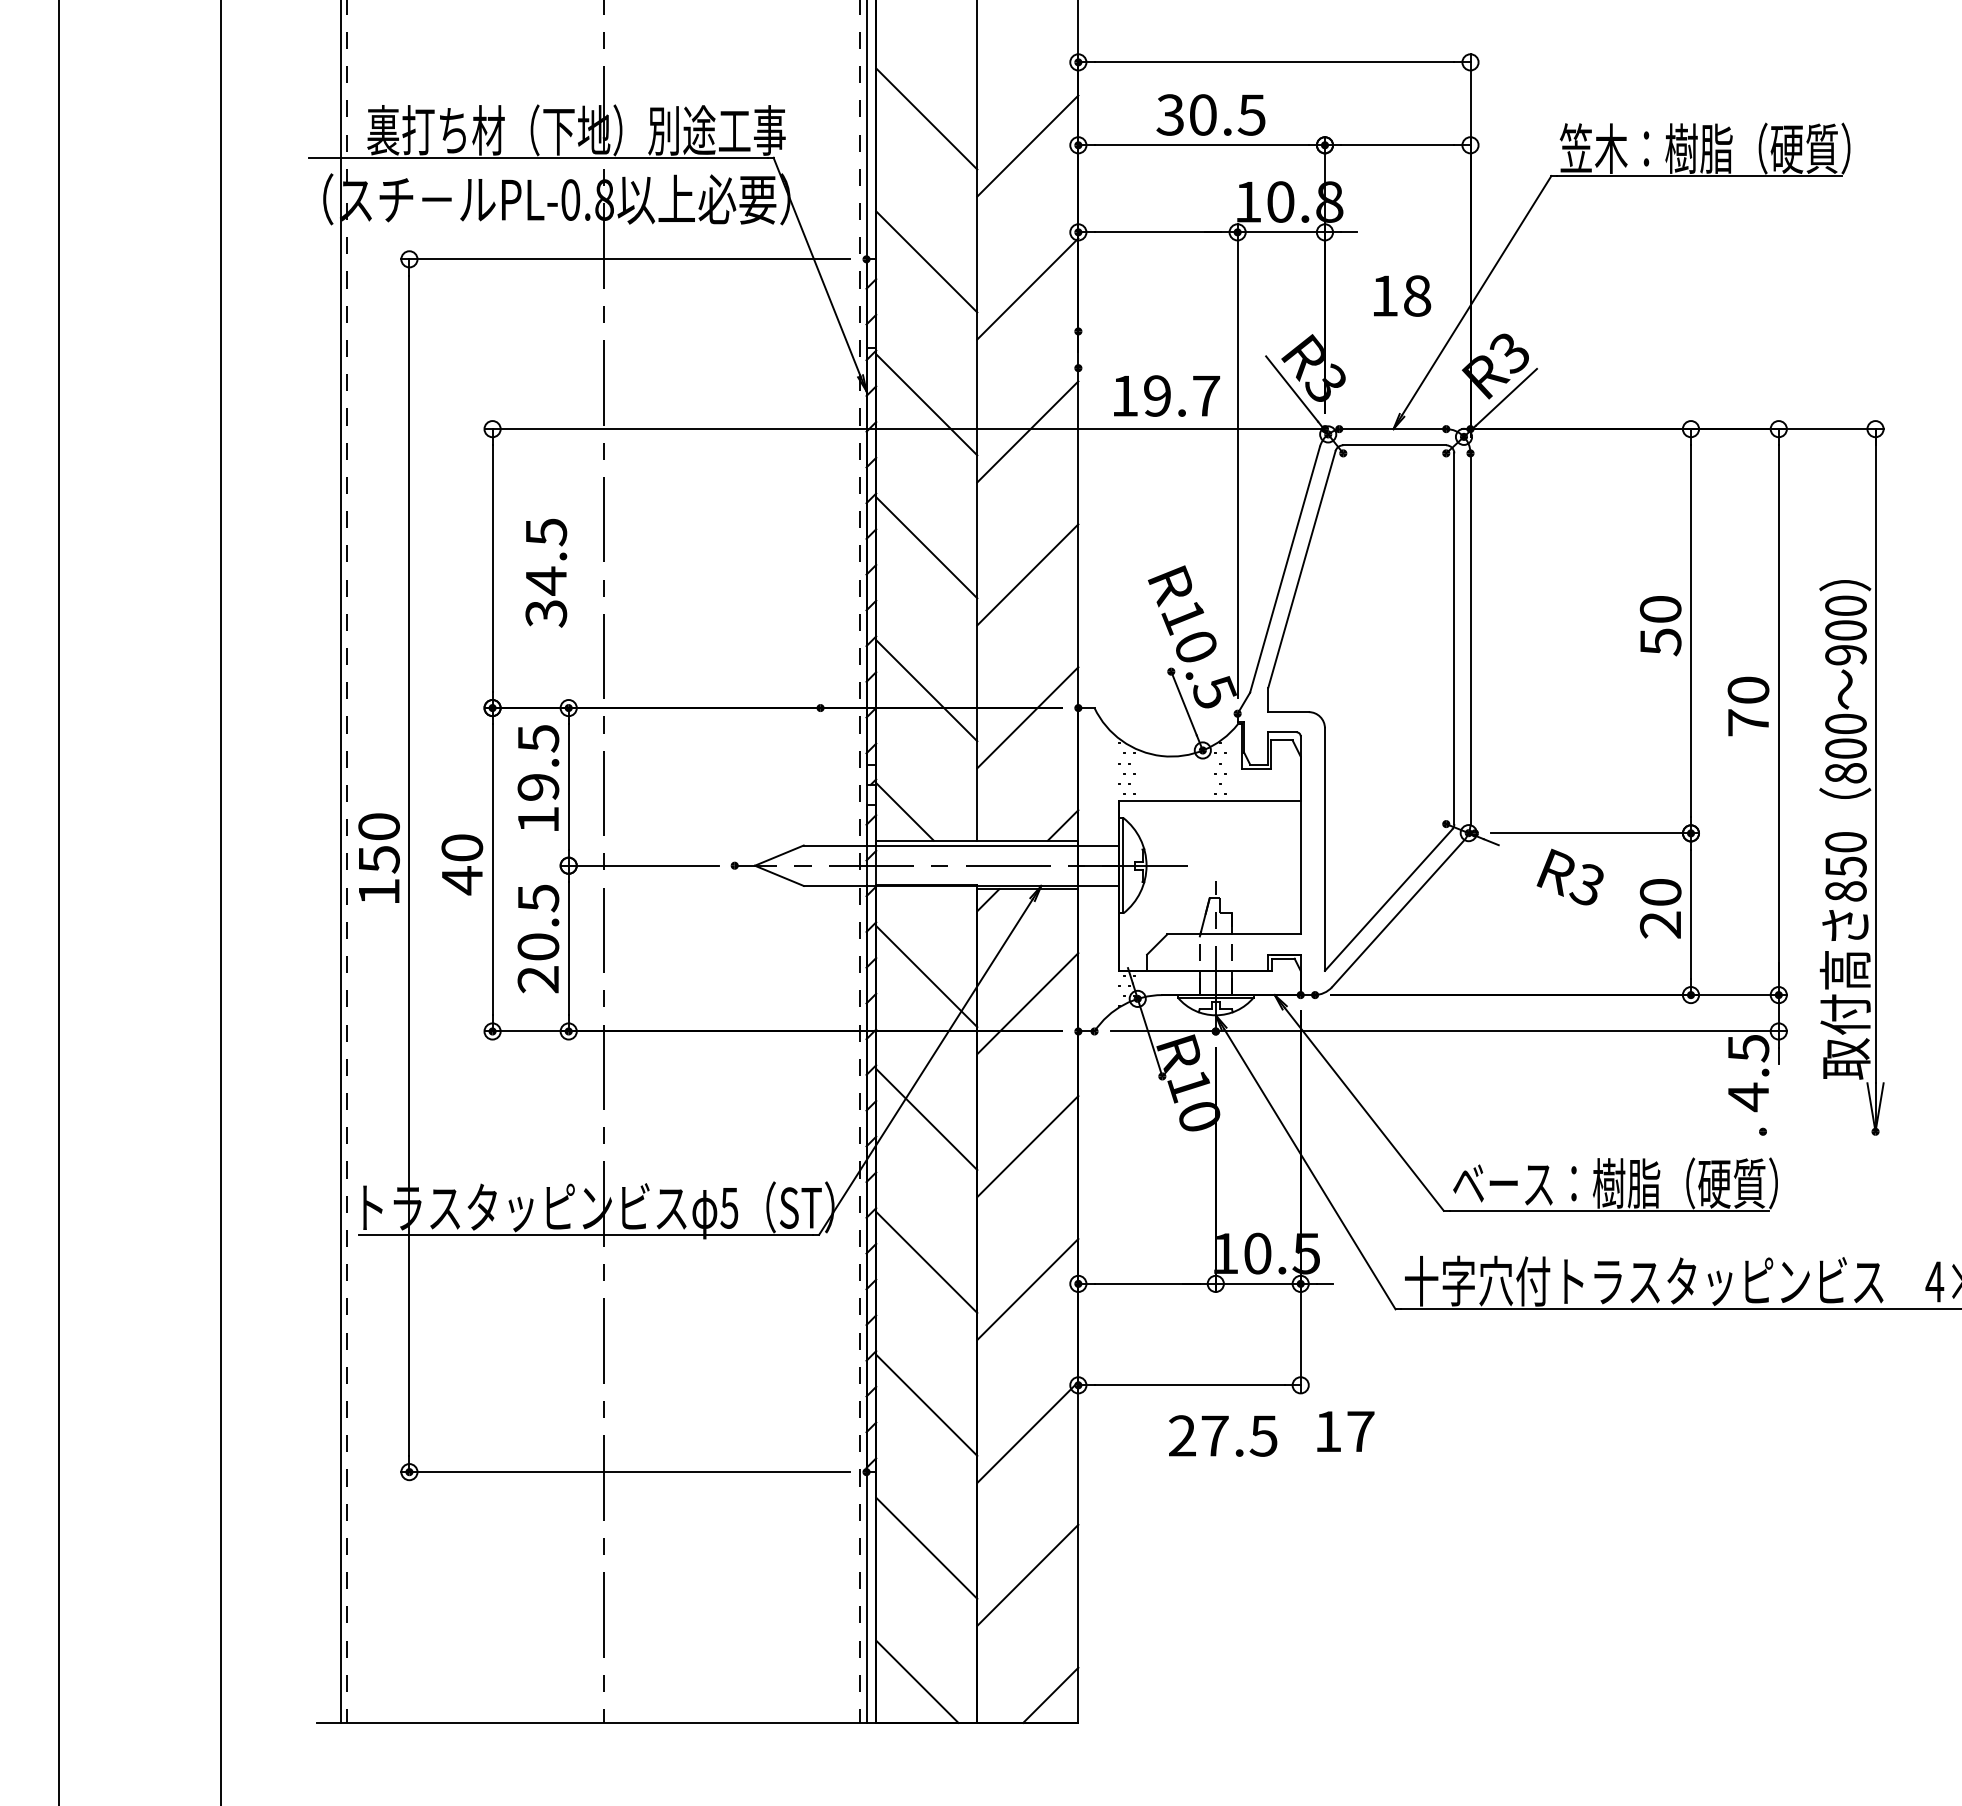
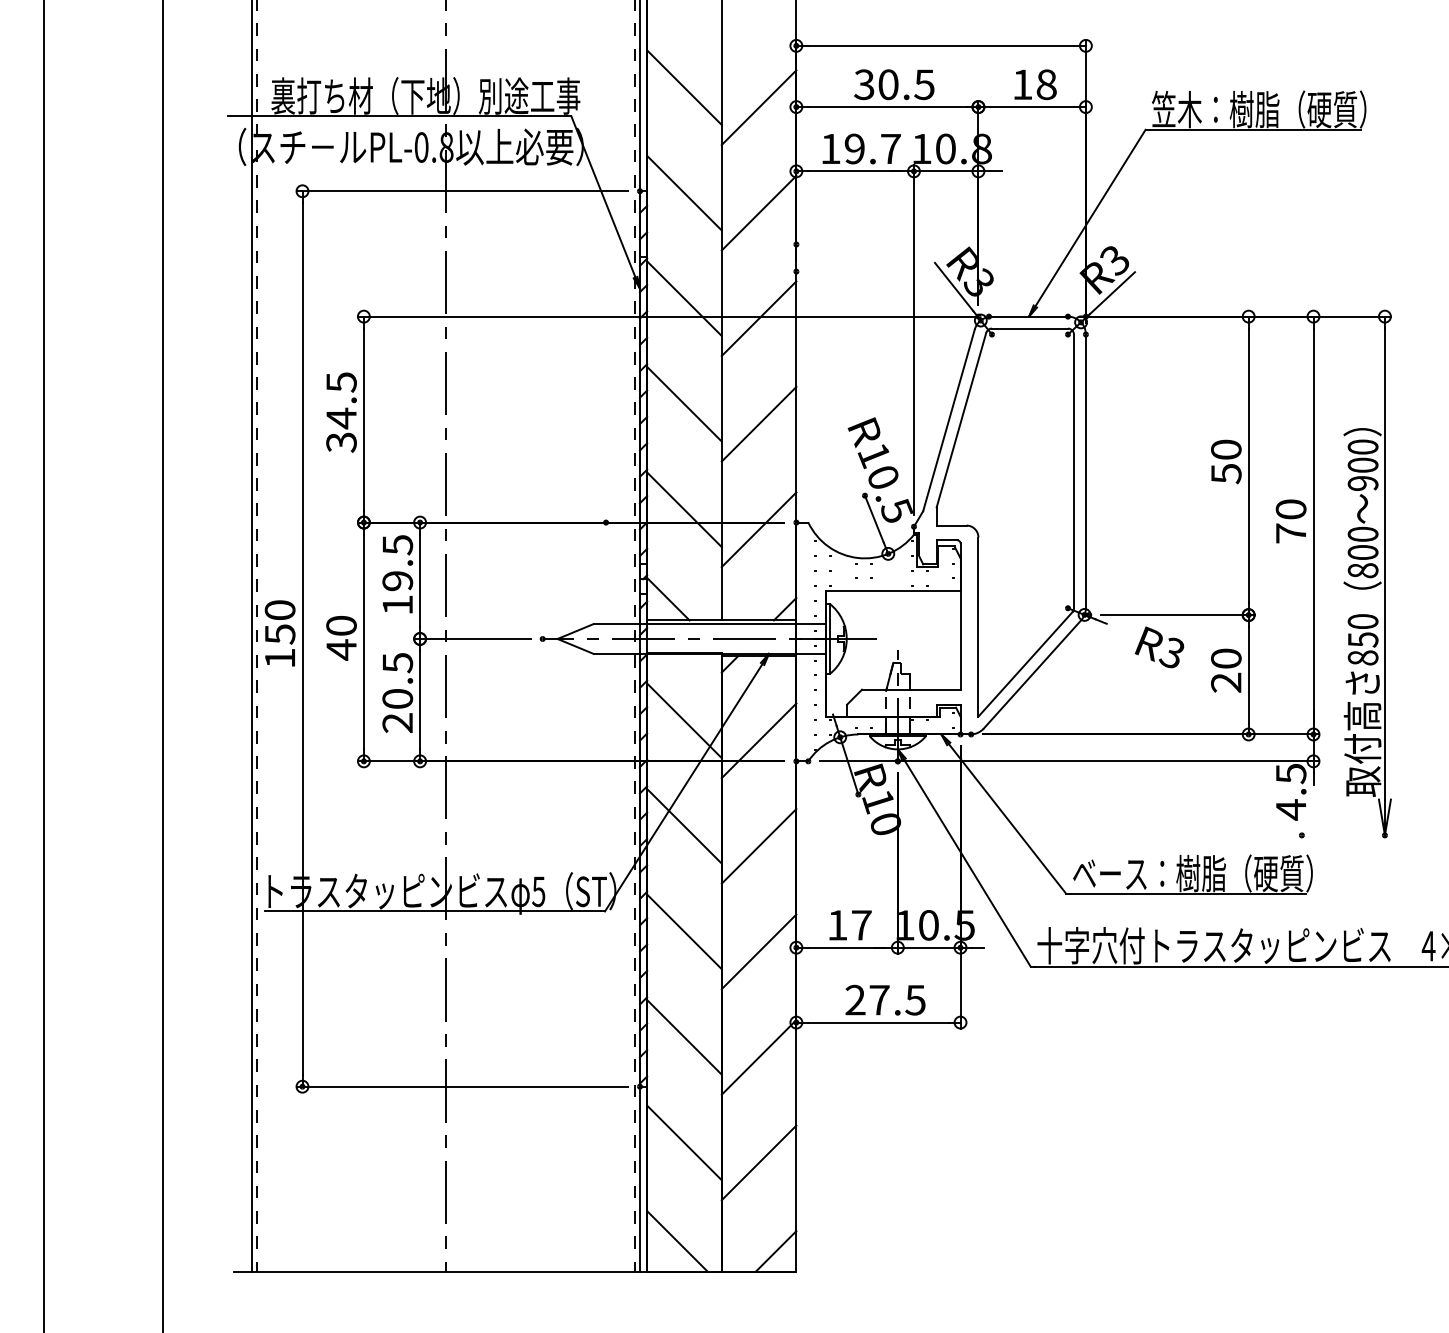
text: (1402, 295) -> (1035, 84), moved
text: (1166, 395) -> (861, 148), moved
text: (546, 572) -> (341, 412), moved
text: (1345, 1431) -> (850, 925), moved
text: (1223, 1435) -> (885, 999), moved

